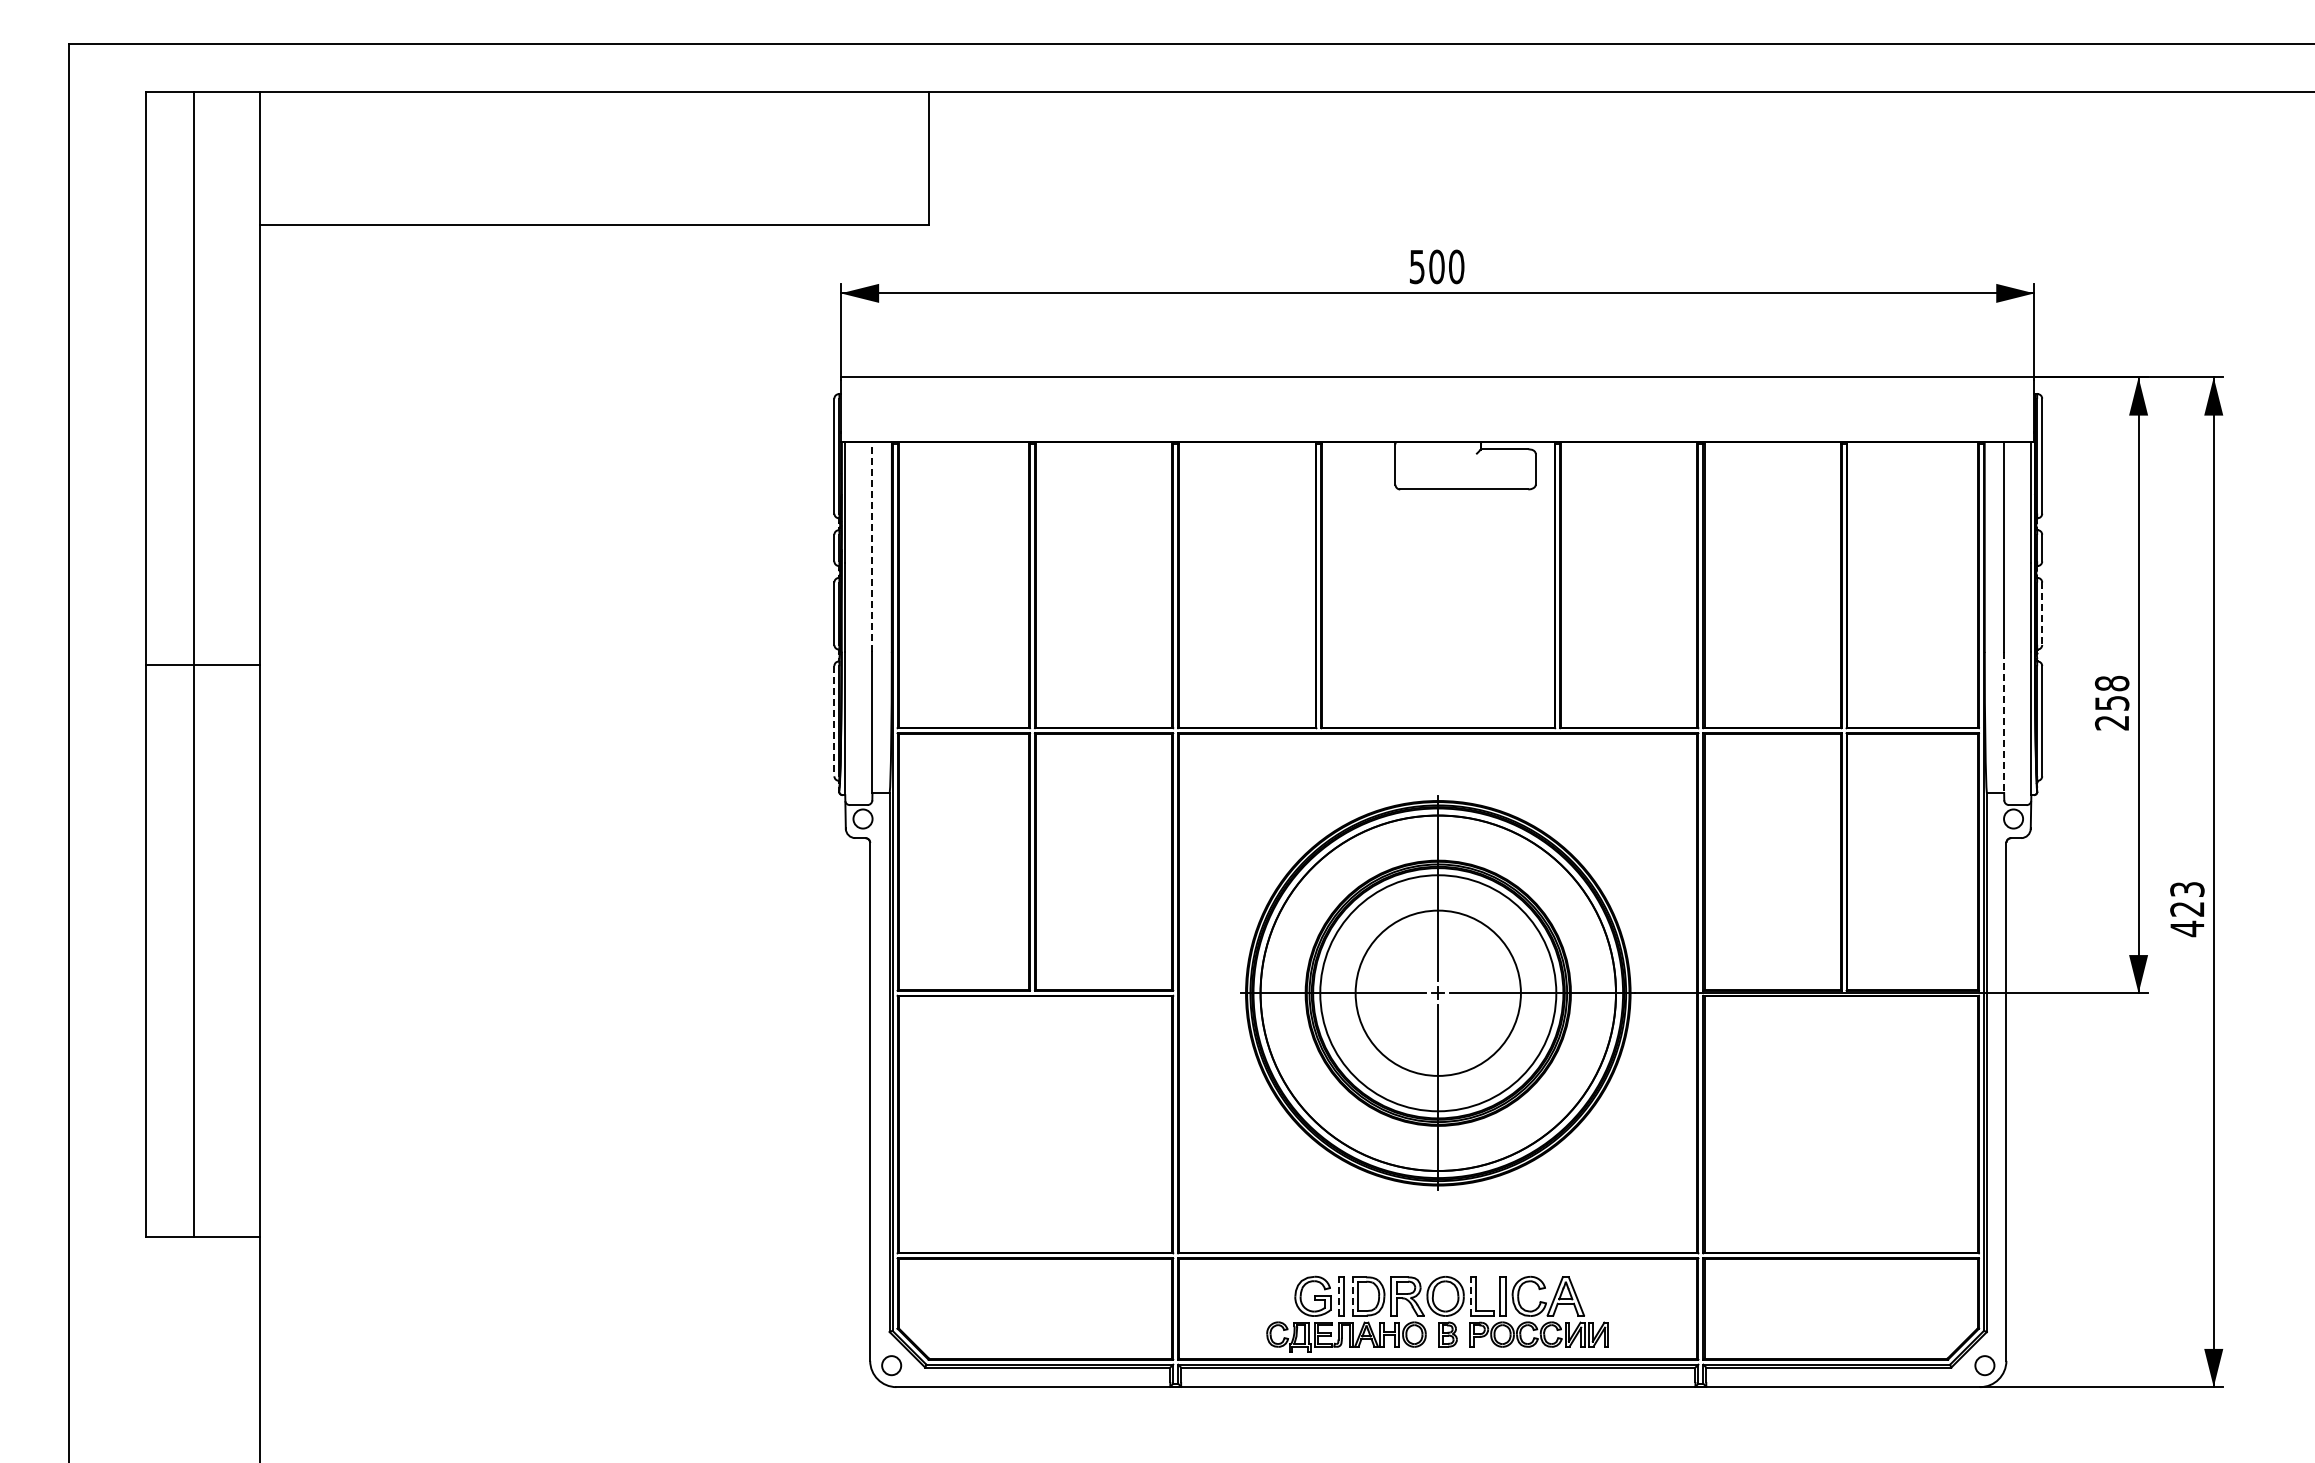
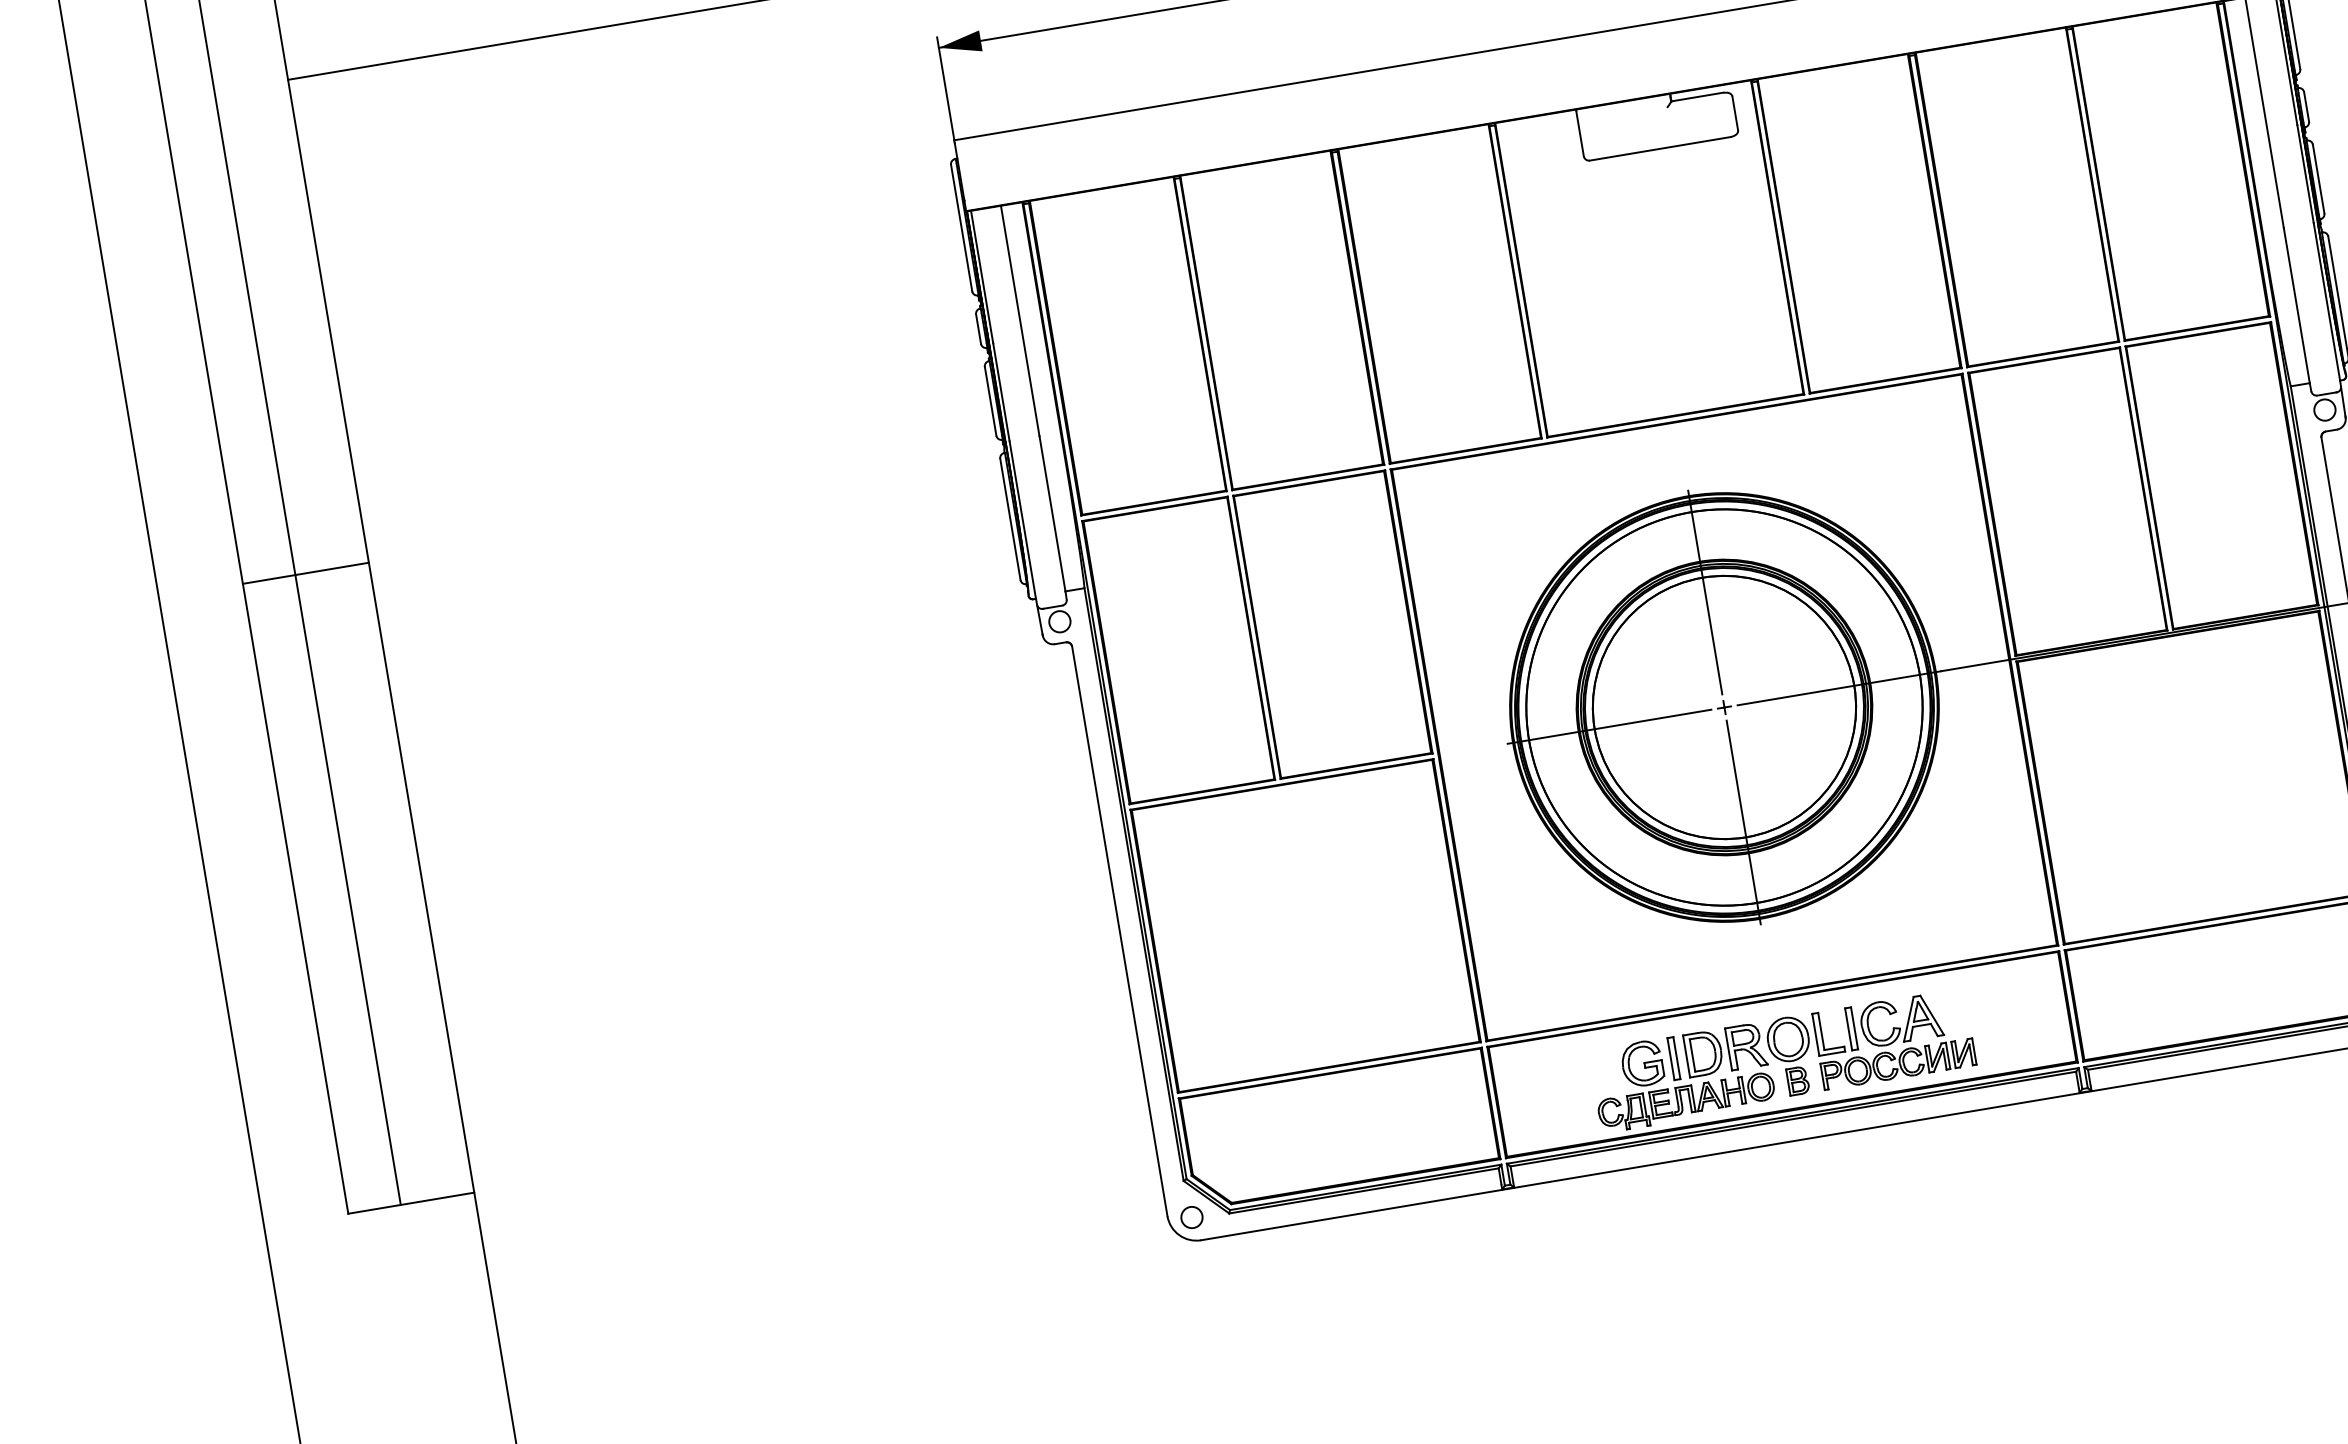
line: (872, 547) -> (1020, 321), dashed -> solid
line: (2042, 614) -> (2319, 179), dashed -> solid
line: (834, 721) -> (1010, 519), dashed -> solid
line: (2004, 722) -> (2297, 305), dashed -> solid
circle: (1438, 993) -> (1724, 707), size x1.43
line: (1338, 1295) -> (1670, 1058), dashed -> solid
line: (1353, 1295) -> (1686, 1055), dashed -> solid
line: (1470, 1295) -> (1815, 1033), dashed -> solid

